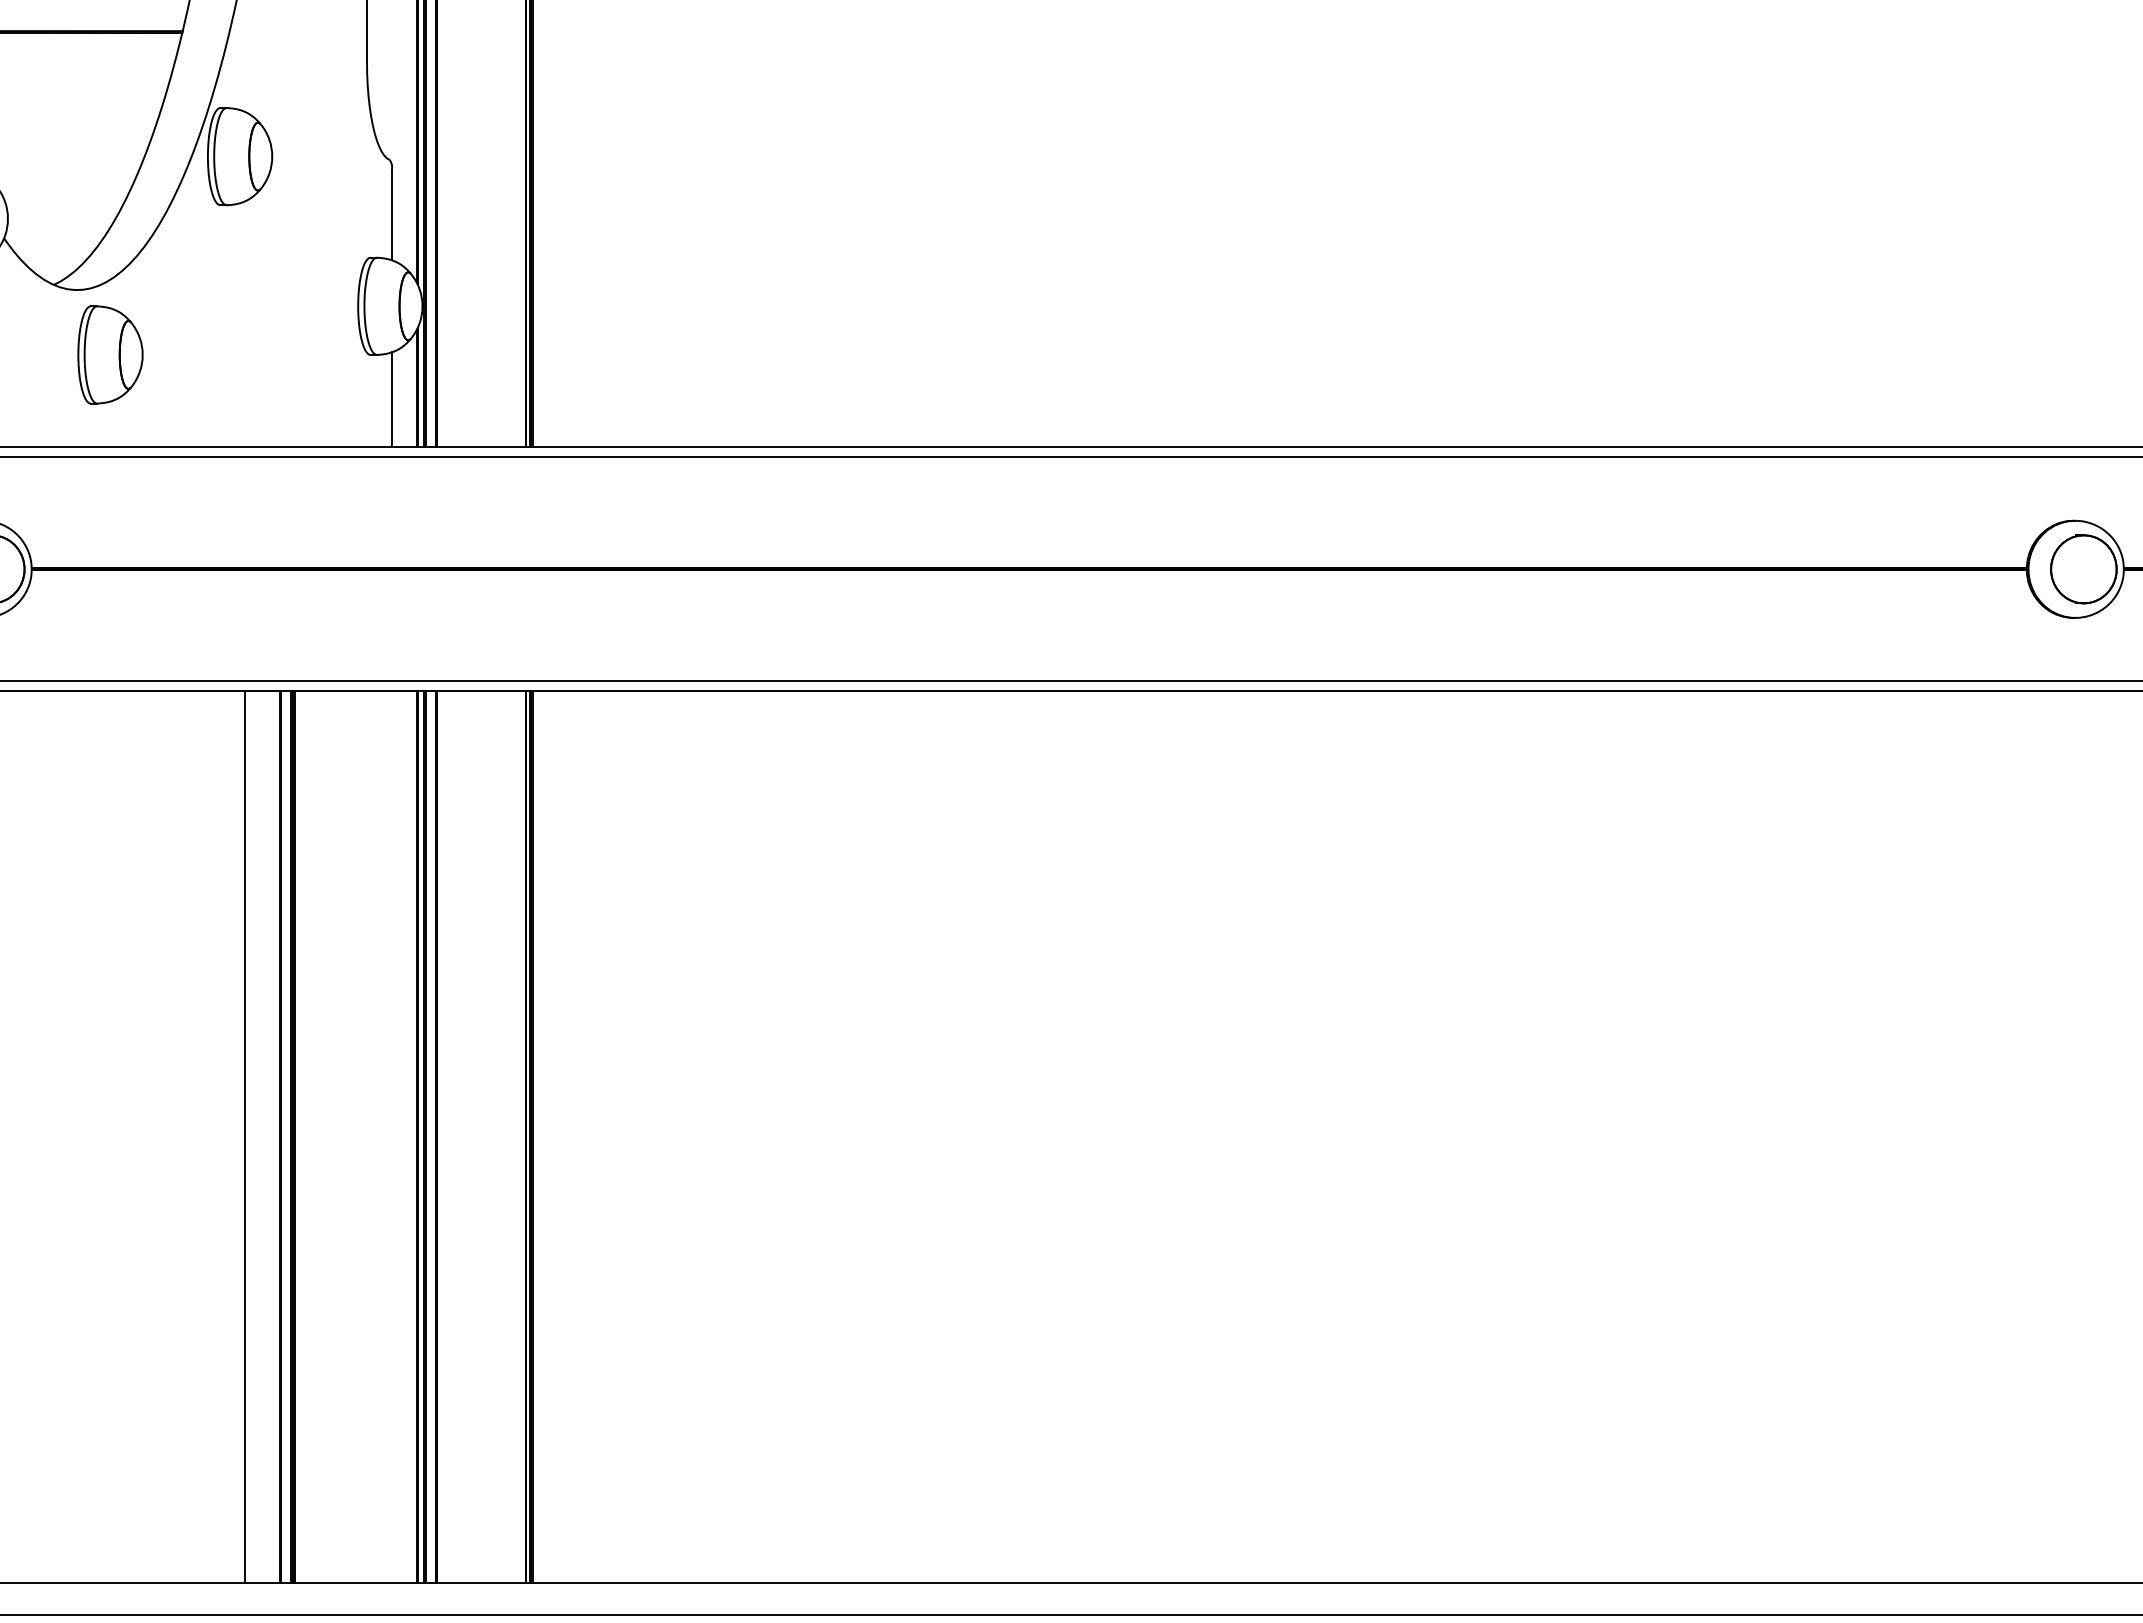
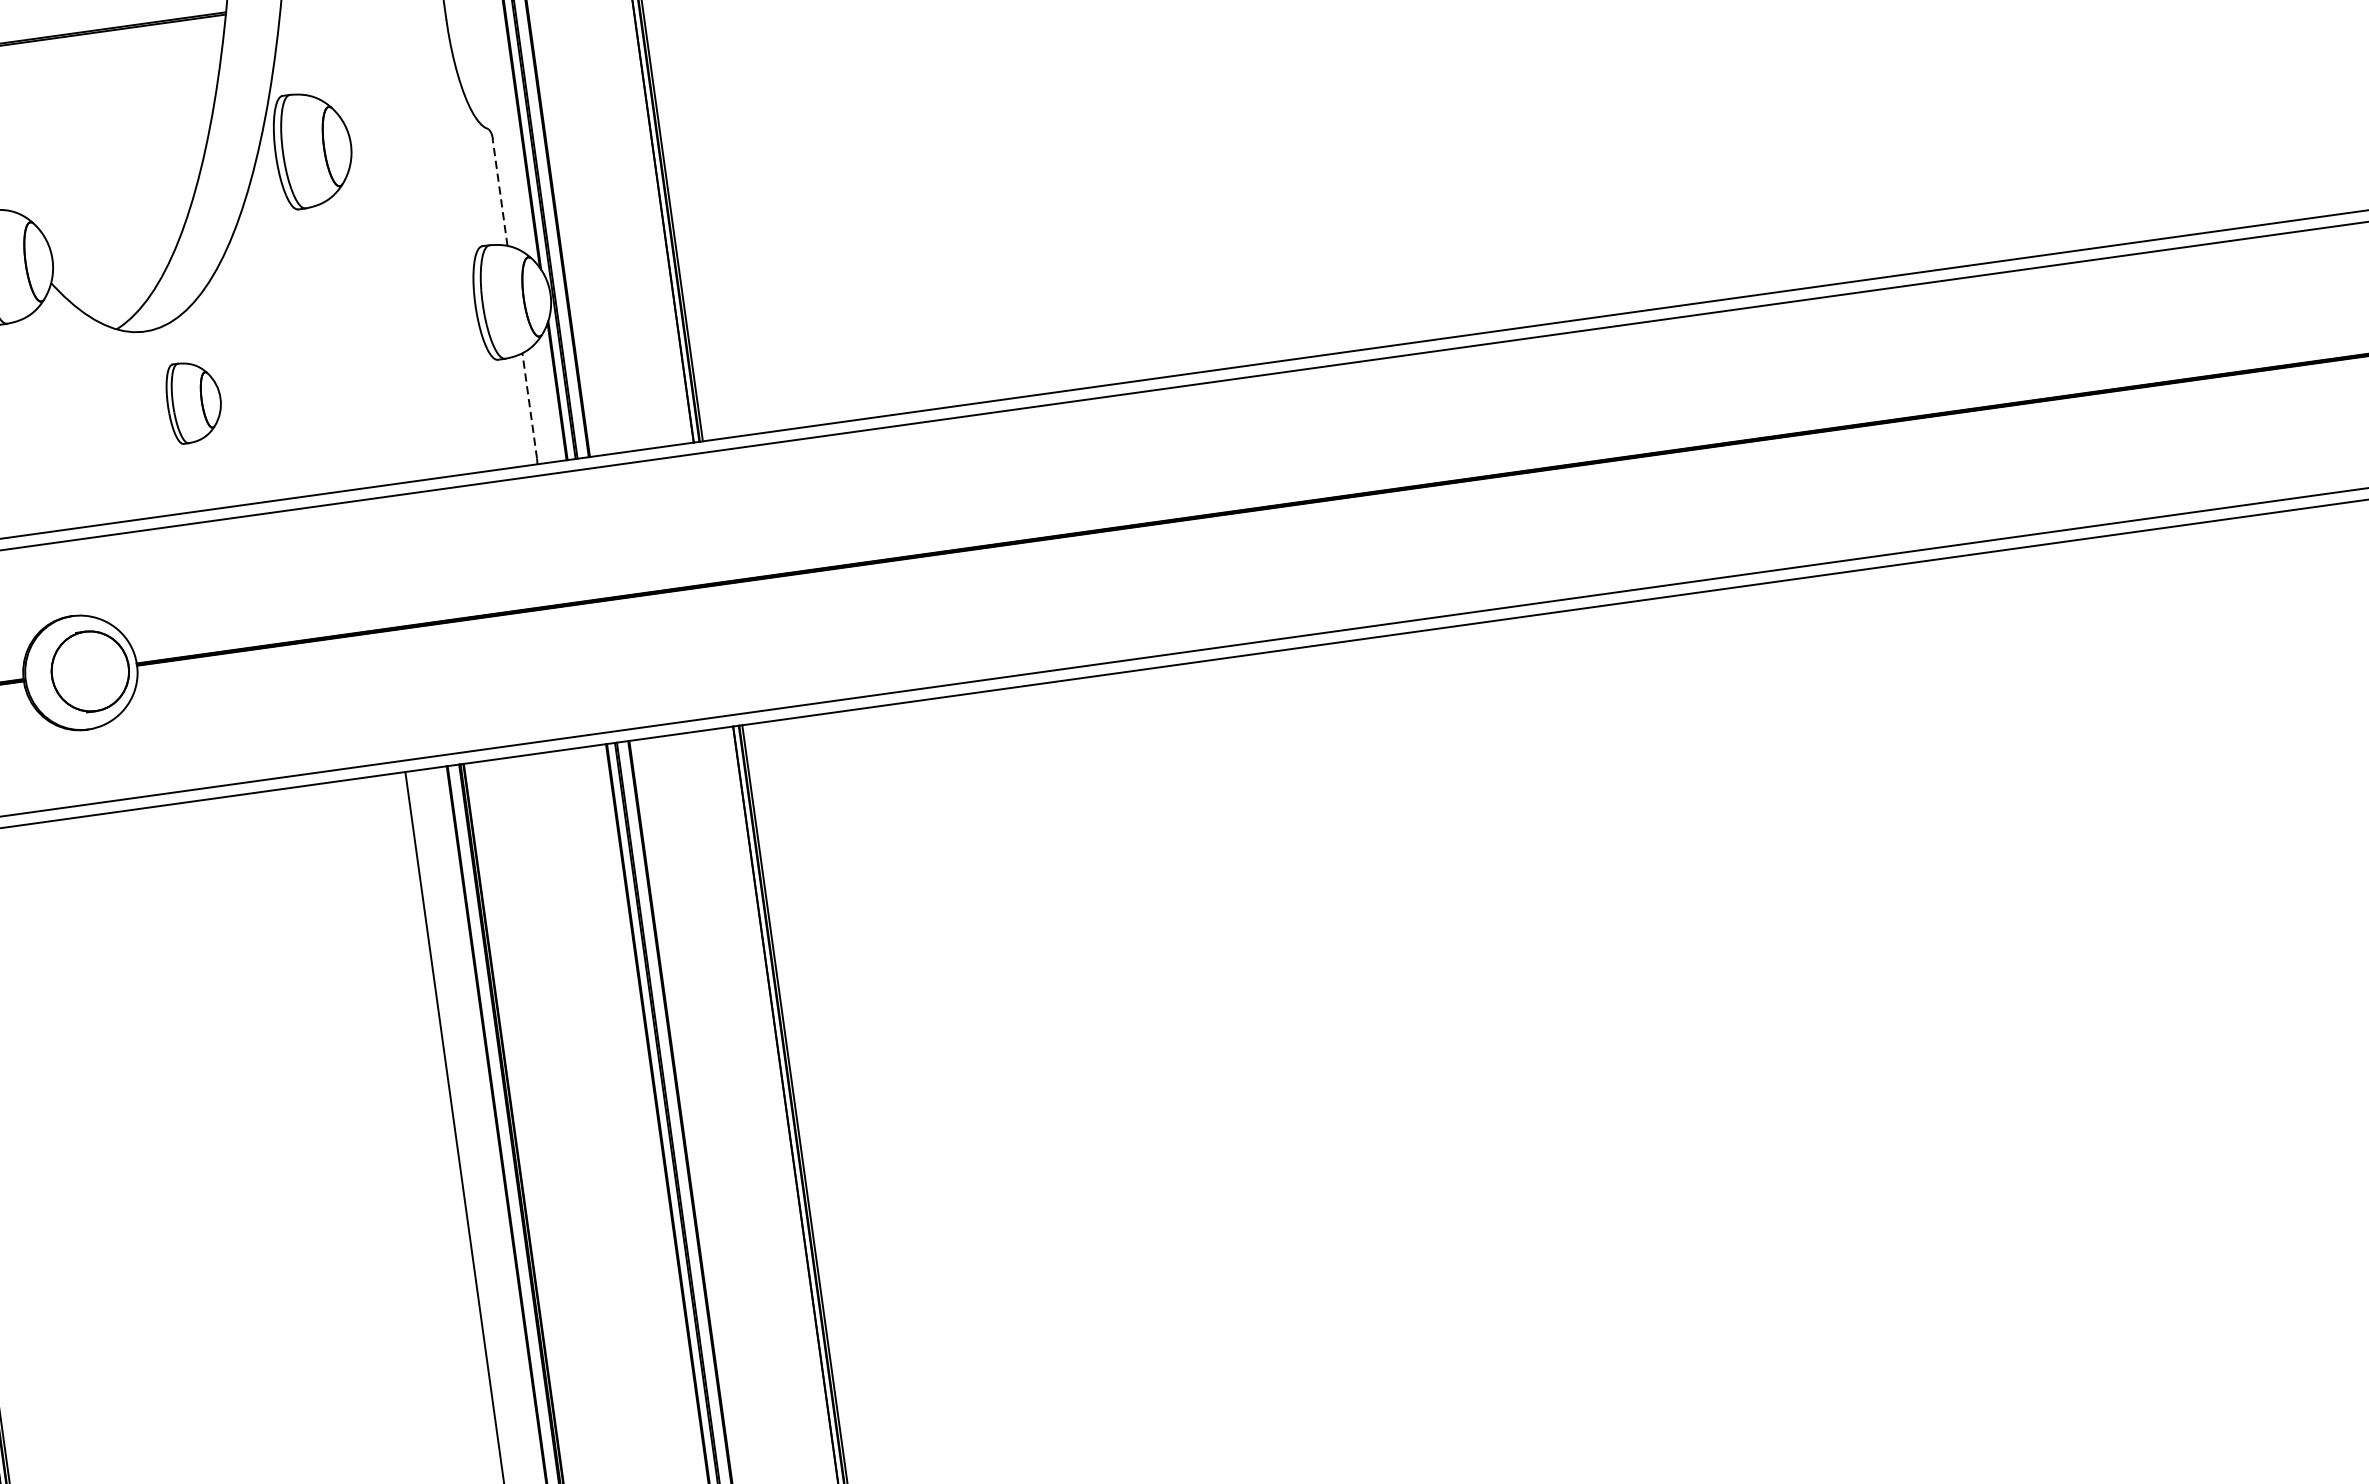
line: (392, 214) -> (500, 192), solid -> dashed
part: (110, 354) -> (194, 401), size x0.7
line: (392, 396) -> (530, 404), solid -> dashed

